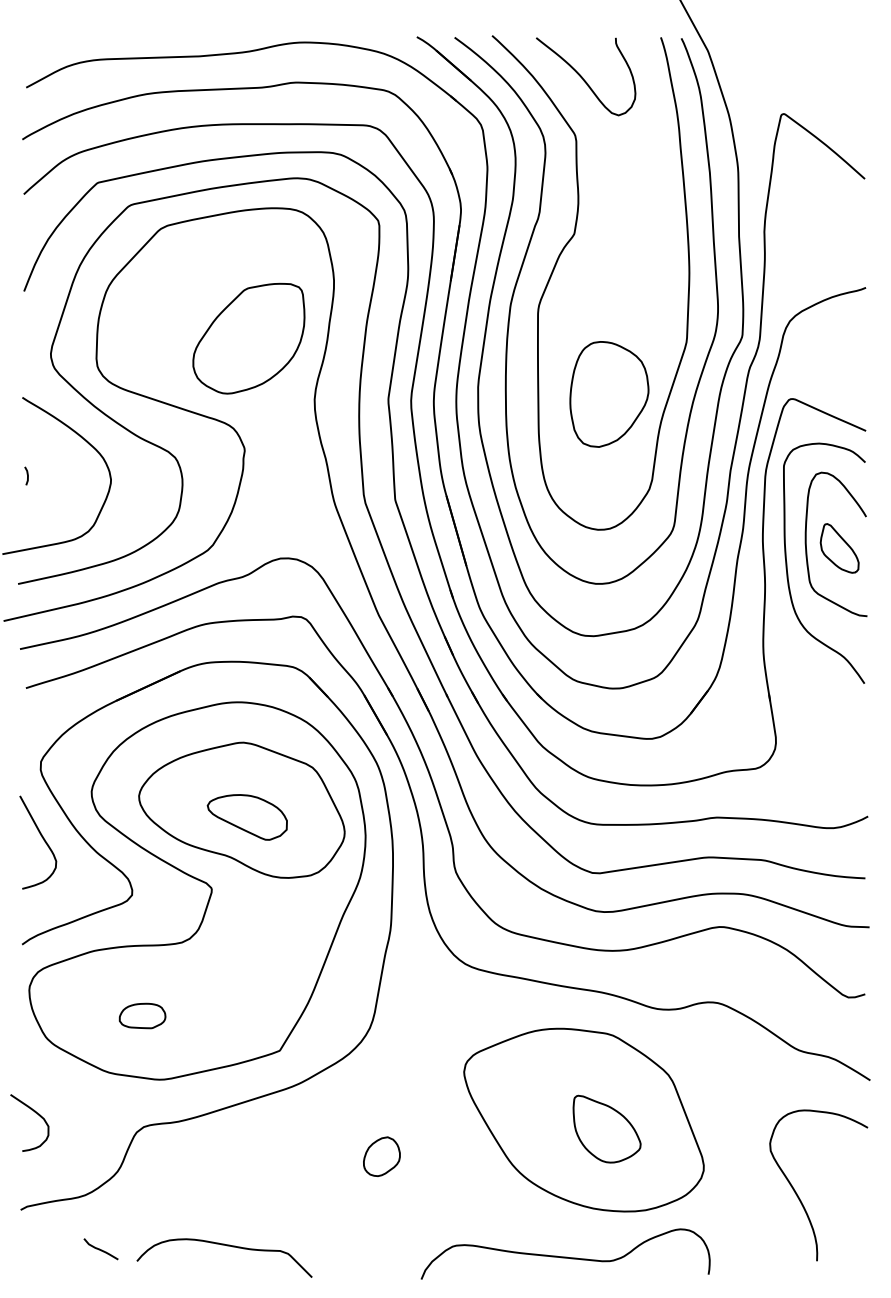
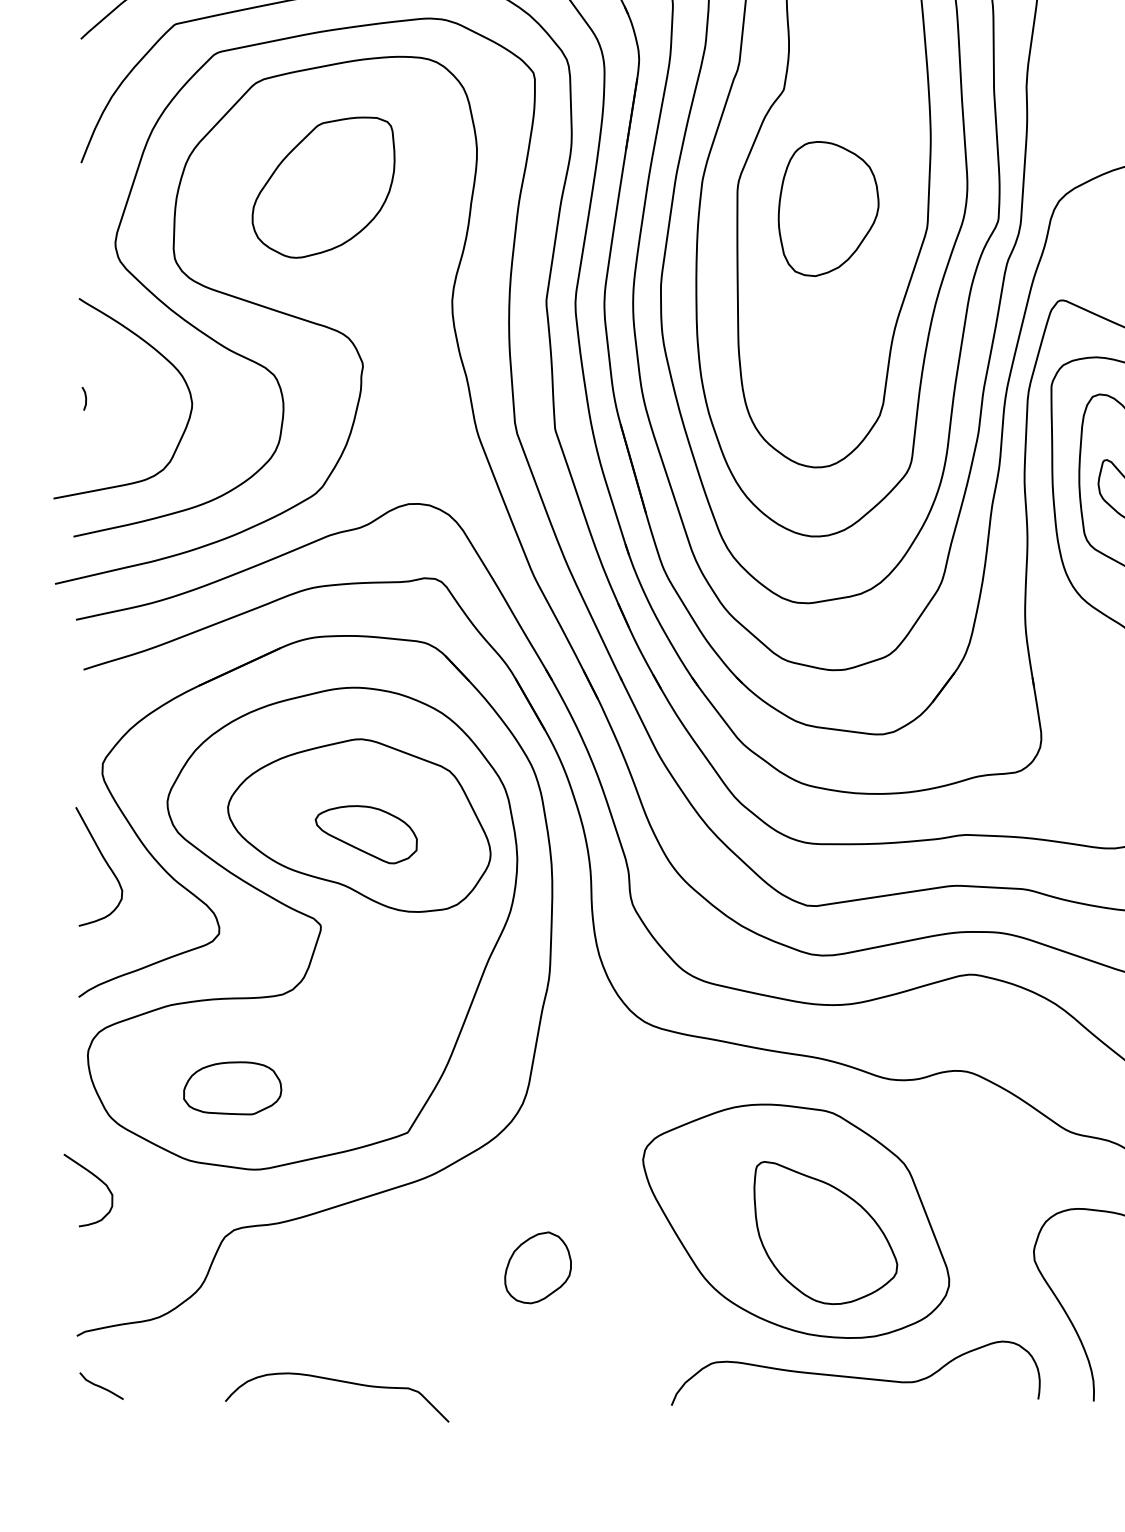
part: (248, 338) -> (323, 187), moved
part: (609, 394) -> (828, 209), moved
part: (142, 1015) -> (232, 1087), size x1.67
curve: (35, 1113) -> (95, 1178), moved
part: (606, 1128) -> (824, 1231), size x1.67
part: (381, 1156) -> (537, 1267), size x1.43
curve: (100, 1249) -> (100, 1386), moved
curve: (565, 1256) -> (855, 1376), moved

